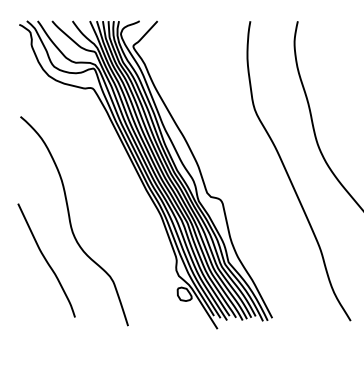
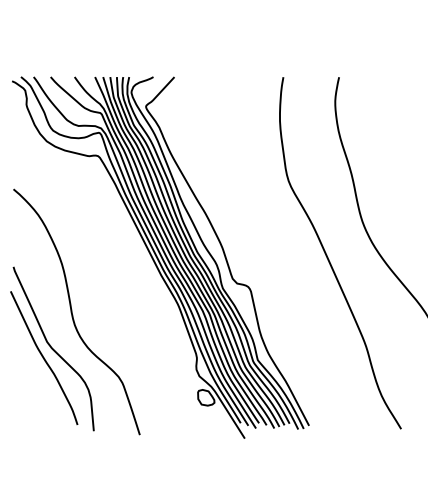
curve: (54, 252) -> (53, 348), added

